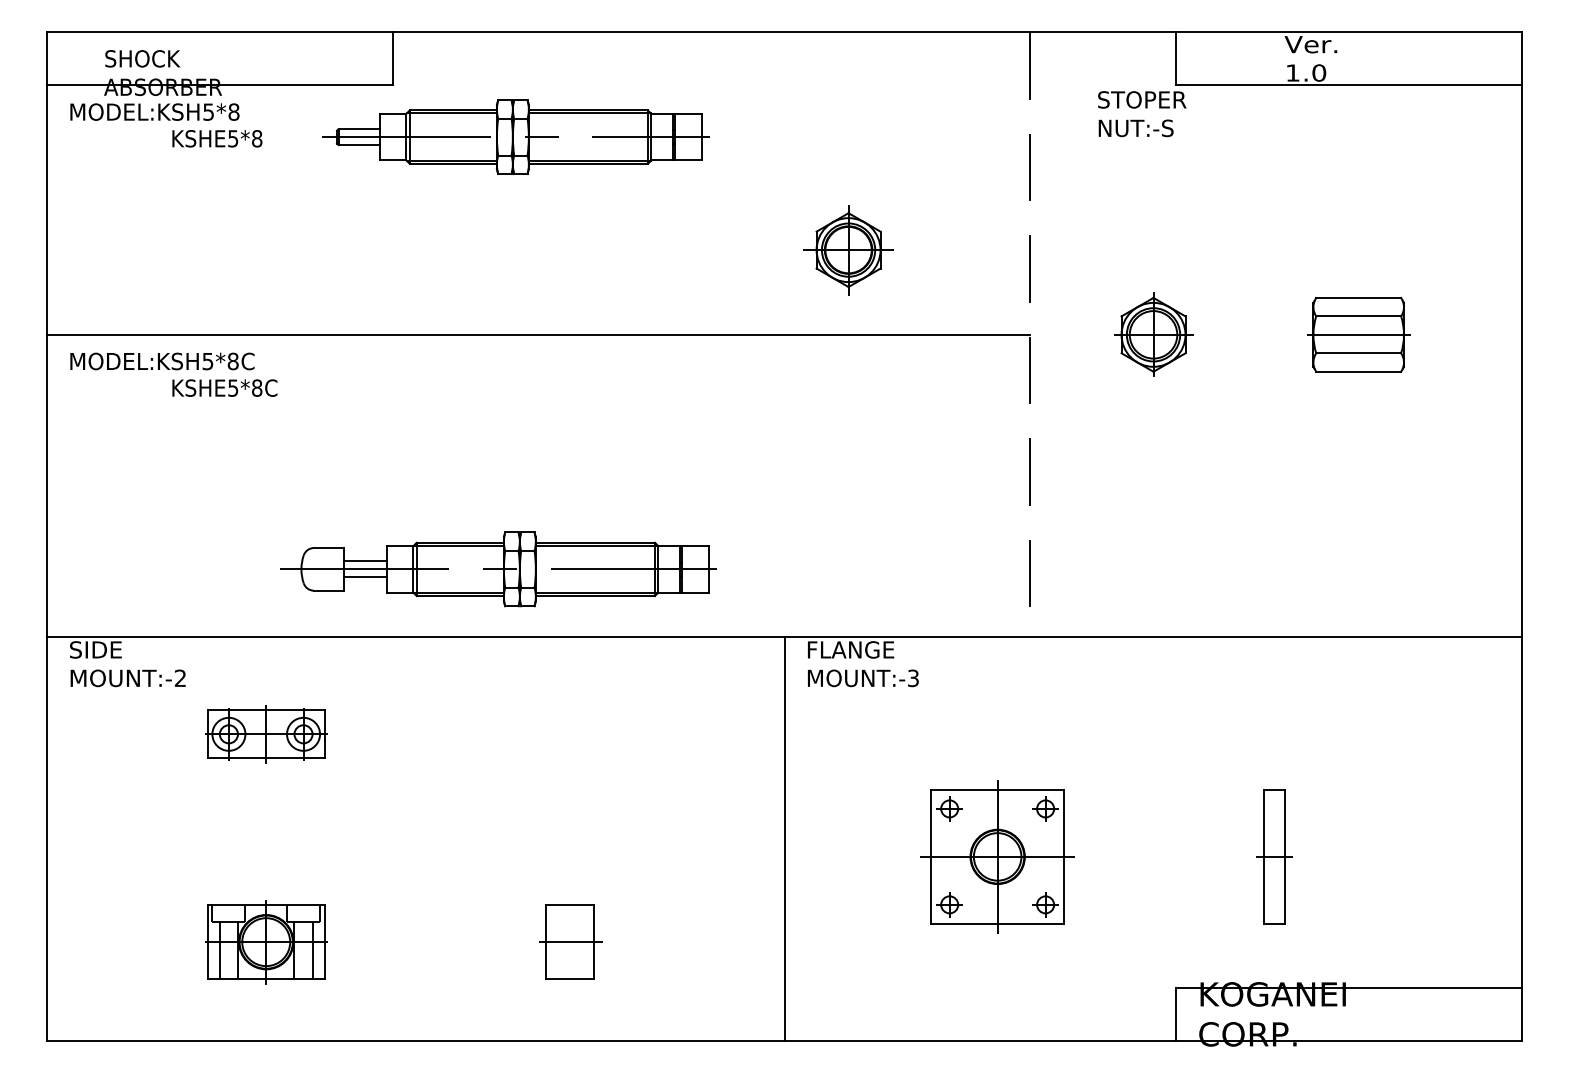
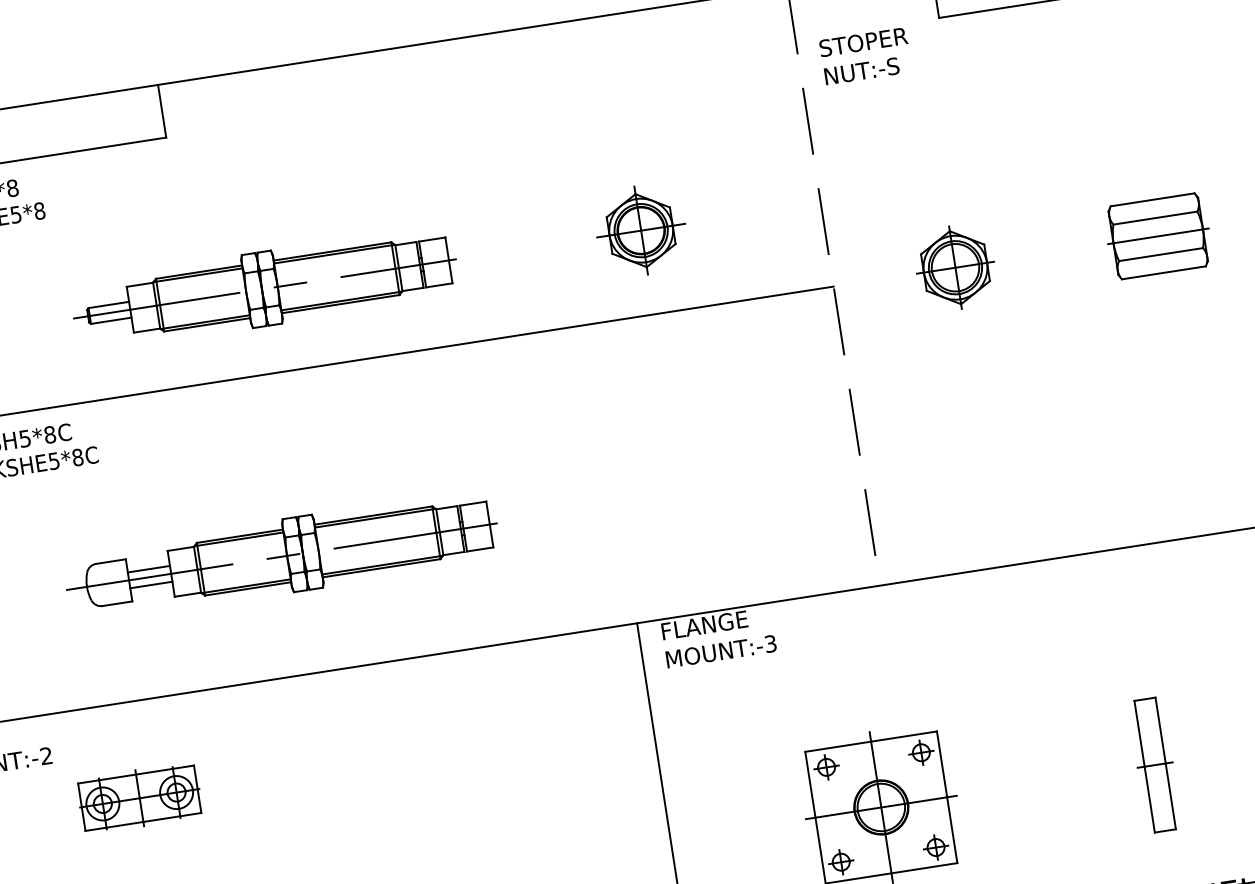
text: (1142, 114) -> (866, 56), moved
part: (515, 136) -> (264, 288), moved
part: (498, 569) -> (281, 556), moved

